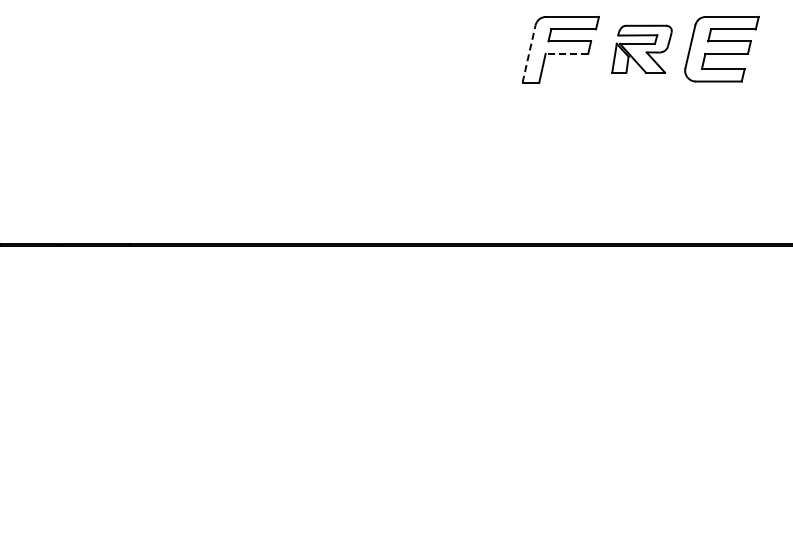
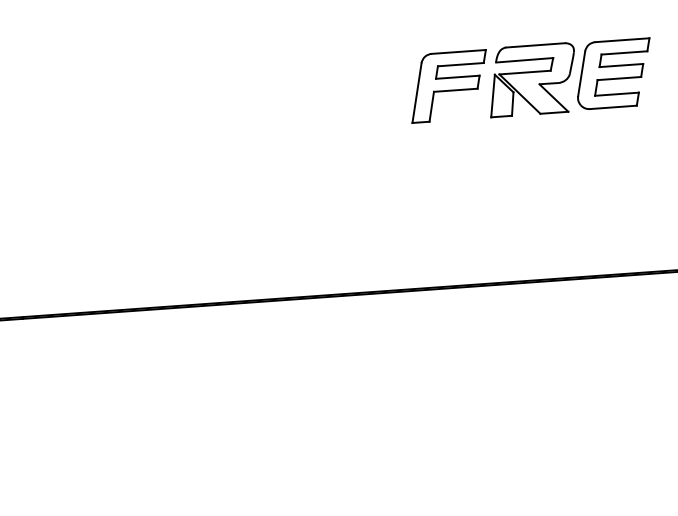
part: (641, 48) -> (531, 79), size x1.43
line: (529, 53) -> (417, 92), dashed -> solid
line: (566, 53) -> (455, 89), dashed -> solid

